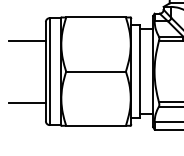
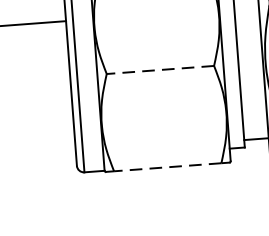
line: (96, 71) -> (161, 69), solid -> dashed
line: (26, 102) -> (39, 134), removed
line: (96, 125) -> (168, 166), solid -> dashed

